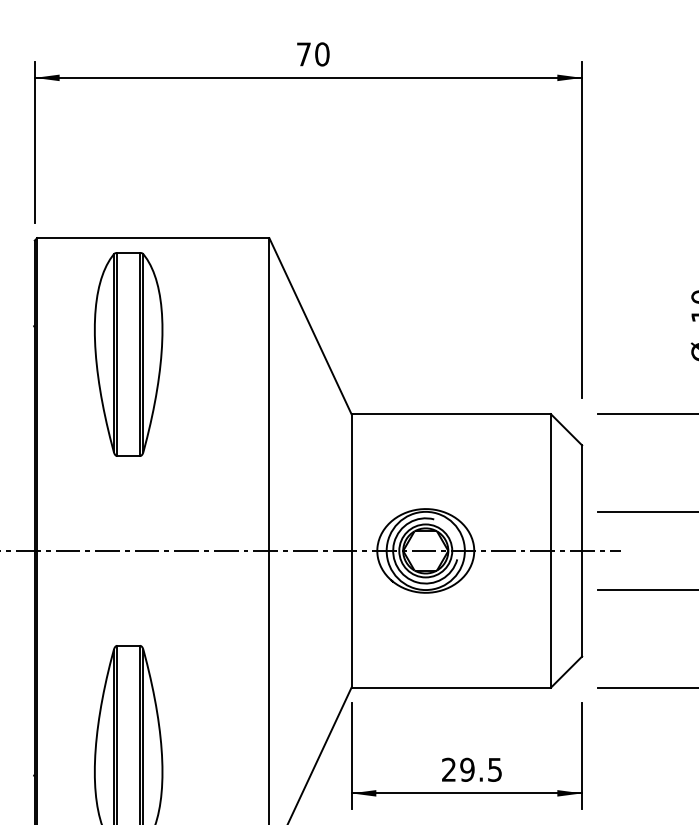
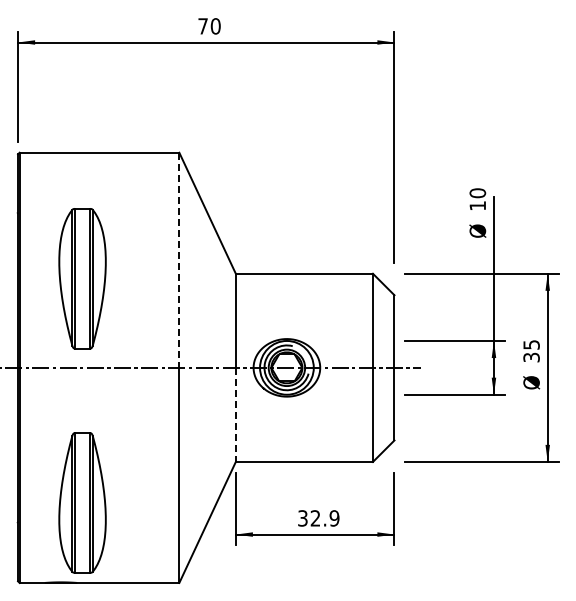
part: (128, 354) -> (82, 278), moved
line: (269, 394) -> (179, 260), solid -> dashed
line: (351, 620) -> (235, 415), solid -> dashed
text: (471, 769) -> (318, 518), 29.5 -> 32.9

